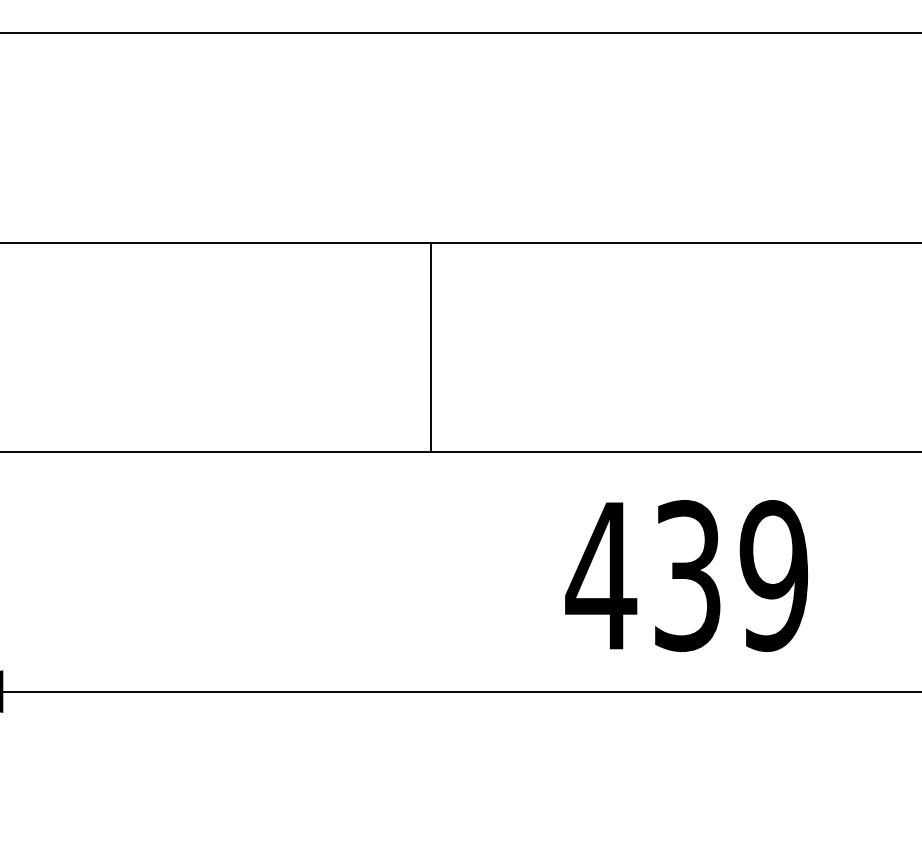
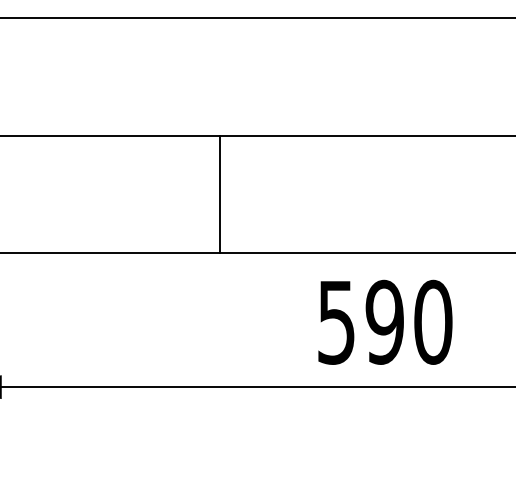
line: (431, 347) -> (220, 194), moved
text: (686, 576) -> (384, 322), 439 -> 590

